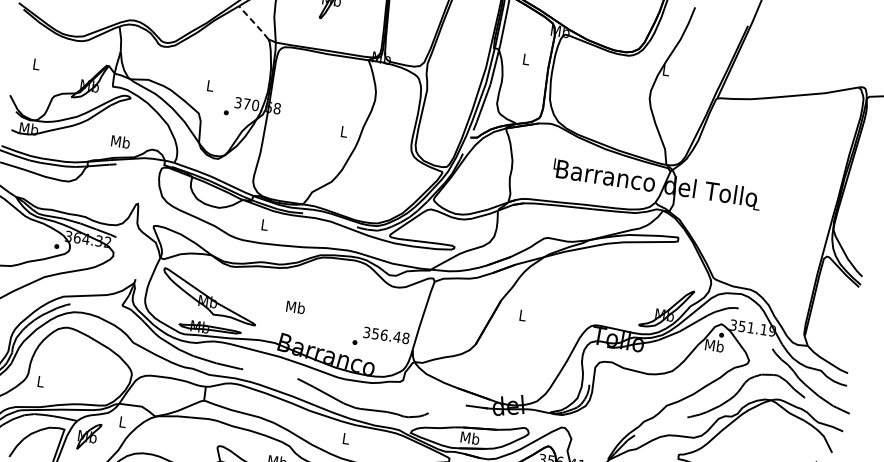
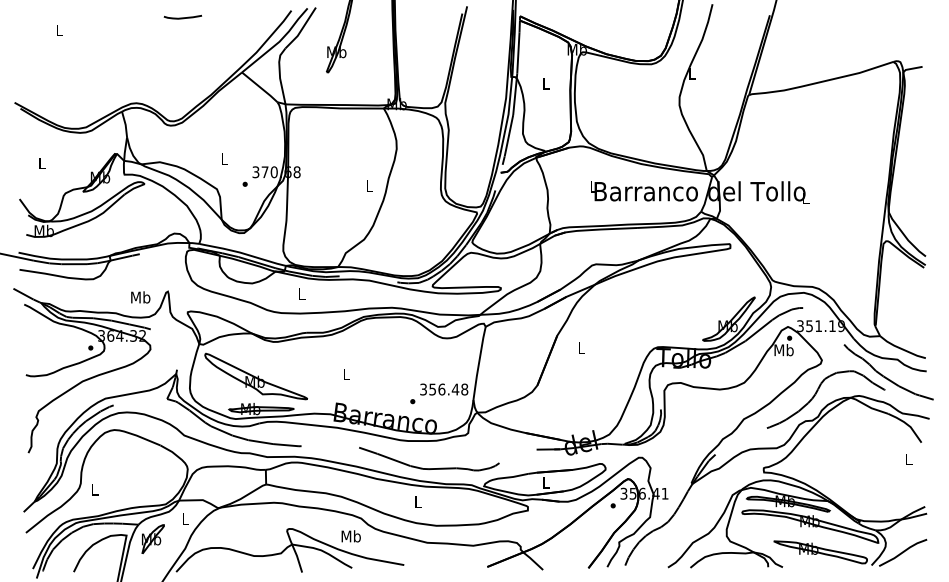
line: (254, 23) -> (260, 87), dashed -> solid
text: (120, 141) -> (140, 297), moved
text: (295, 307) -> (346, 374), Mb -> L
text: (469, 437) -> (545, 482), Mb -> L

